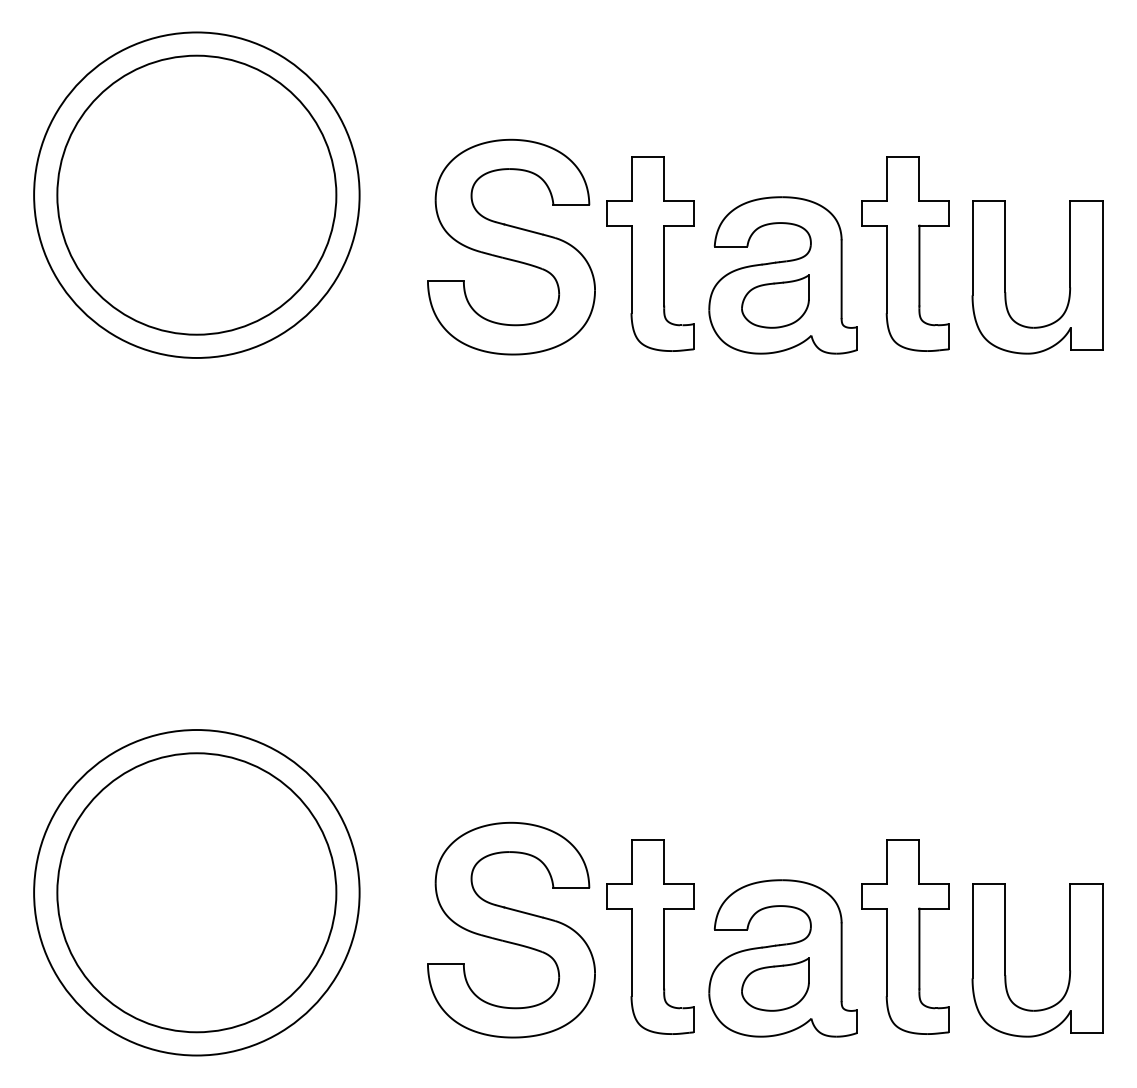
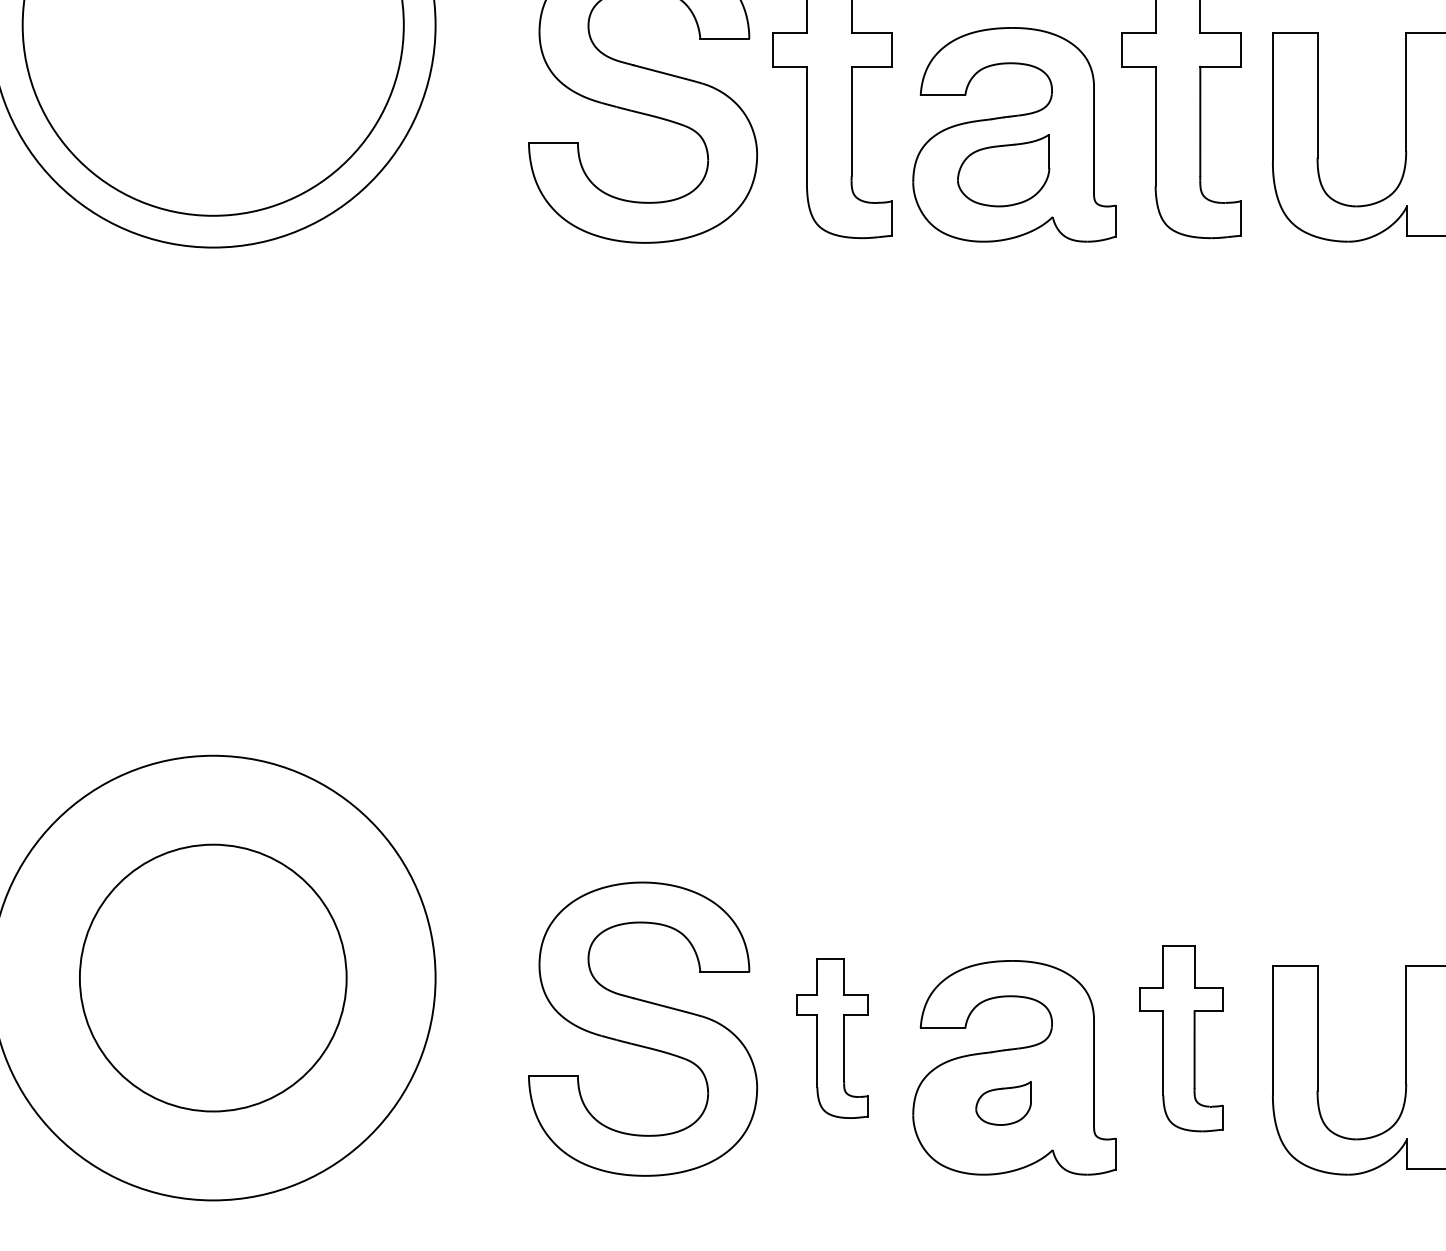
circle: (196, 892) -> (212, 977), size x0.7
part: (650, 936) -> (832, 1037), size x0.6
part: (905, 936) -> (1181, 1037), size x0.7
part: (775, 984) -> (1003, 1103), size x0.6

